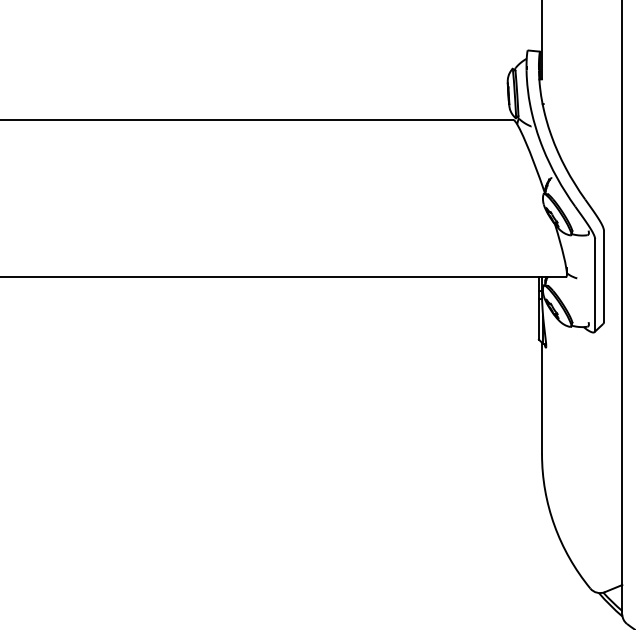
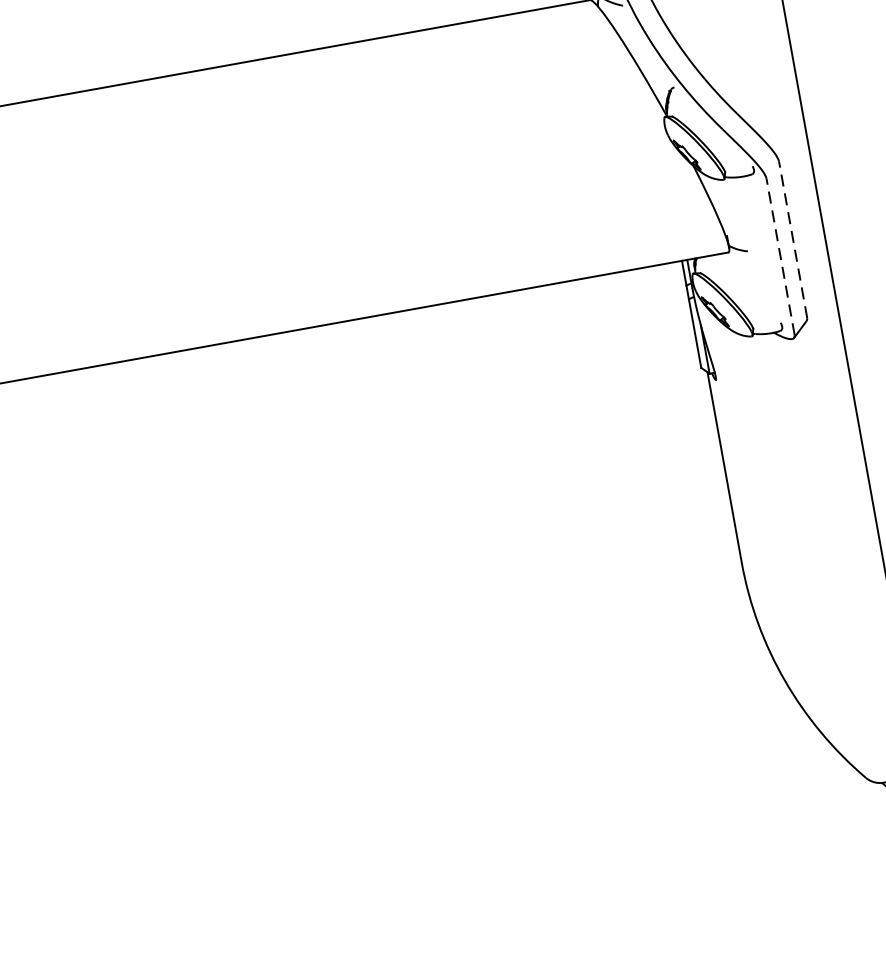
line: (604, 276) -> (794, 239), solid -> dashed
line: (595, 284) -> (781, 256), solid -> dashed

